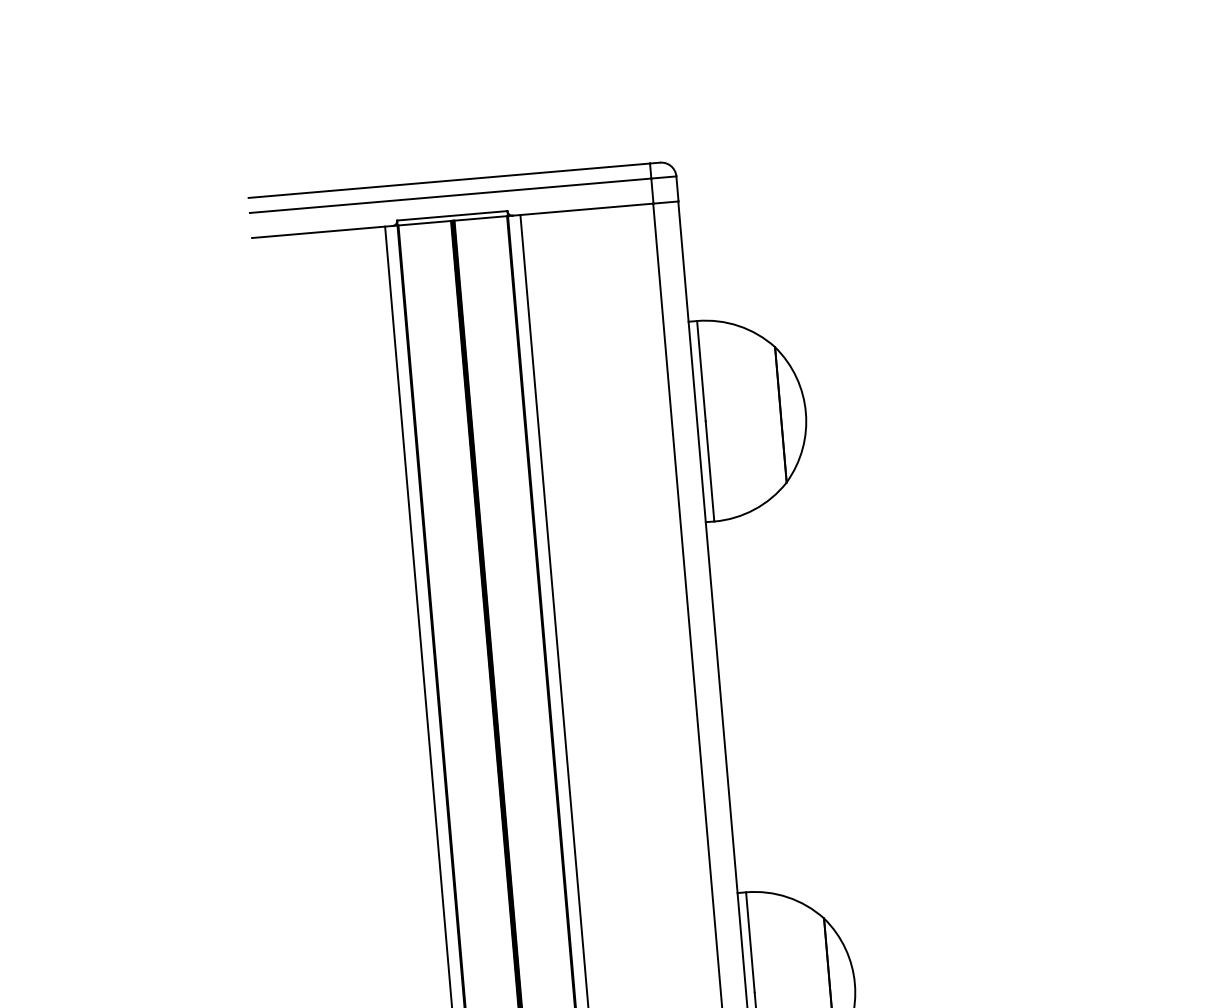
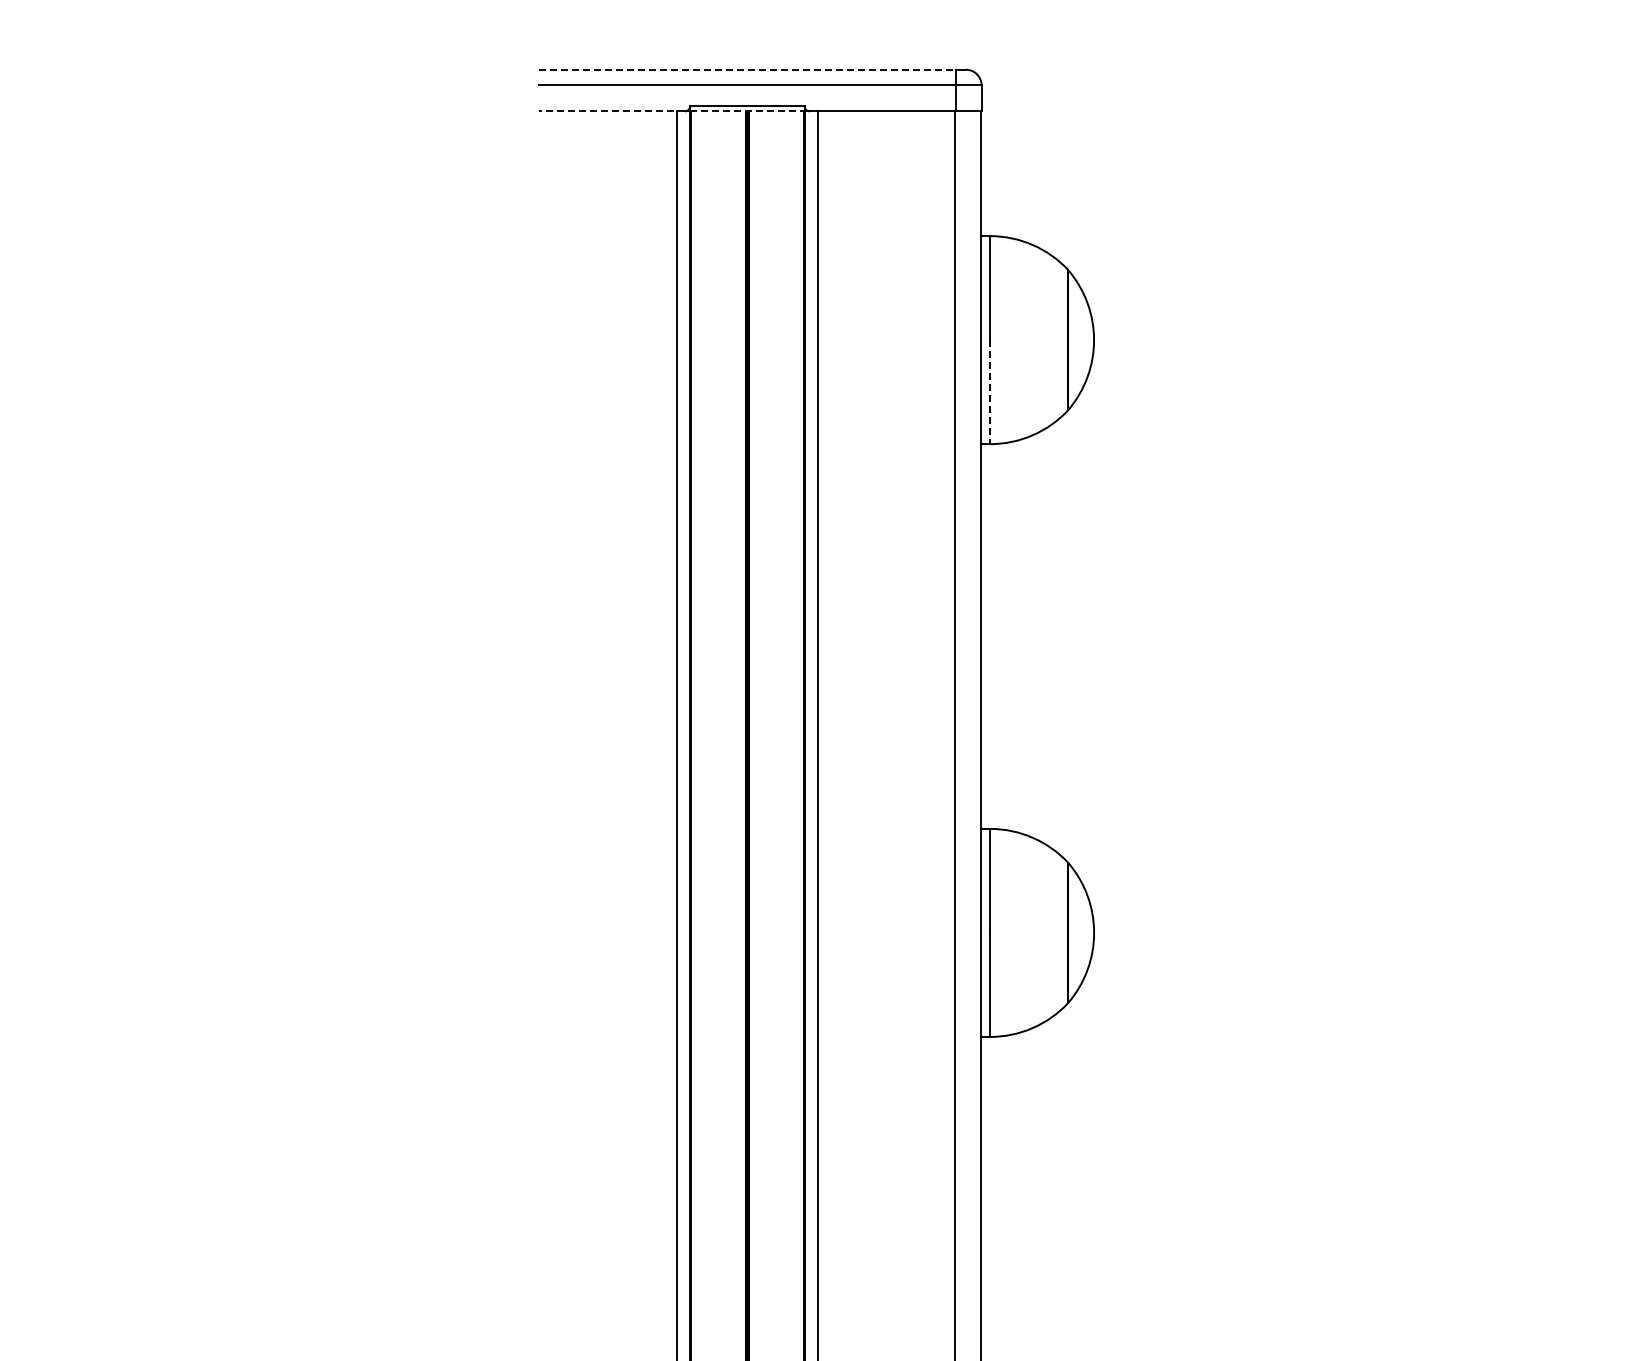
line: (449, 180) -> (747, 69), solid -> dashed
line: (452, 220) -> (747, 111), solid -> dashed
line: (321, 232) -> (611, 111), solid -> dashed
line: (710, 471) -> (990, 392), solid -> dashed

